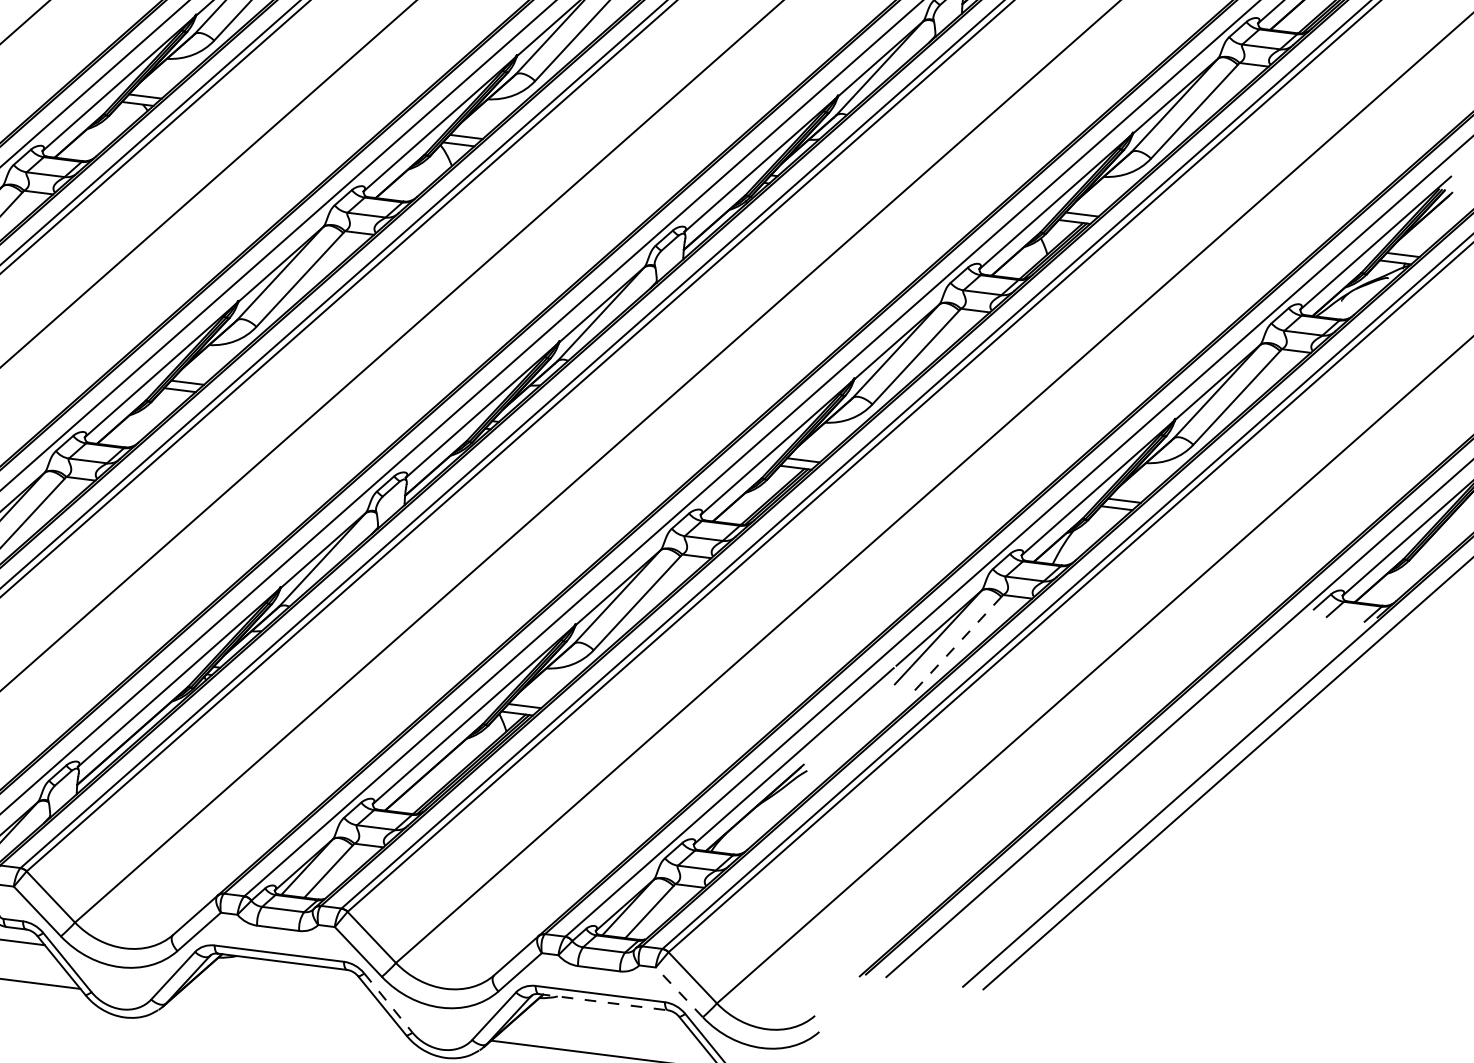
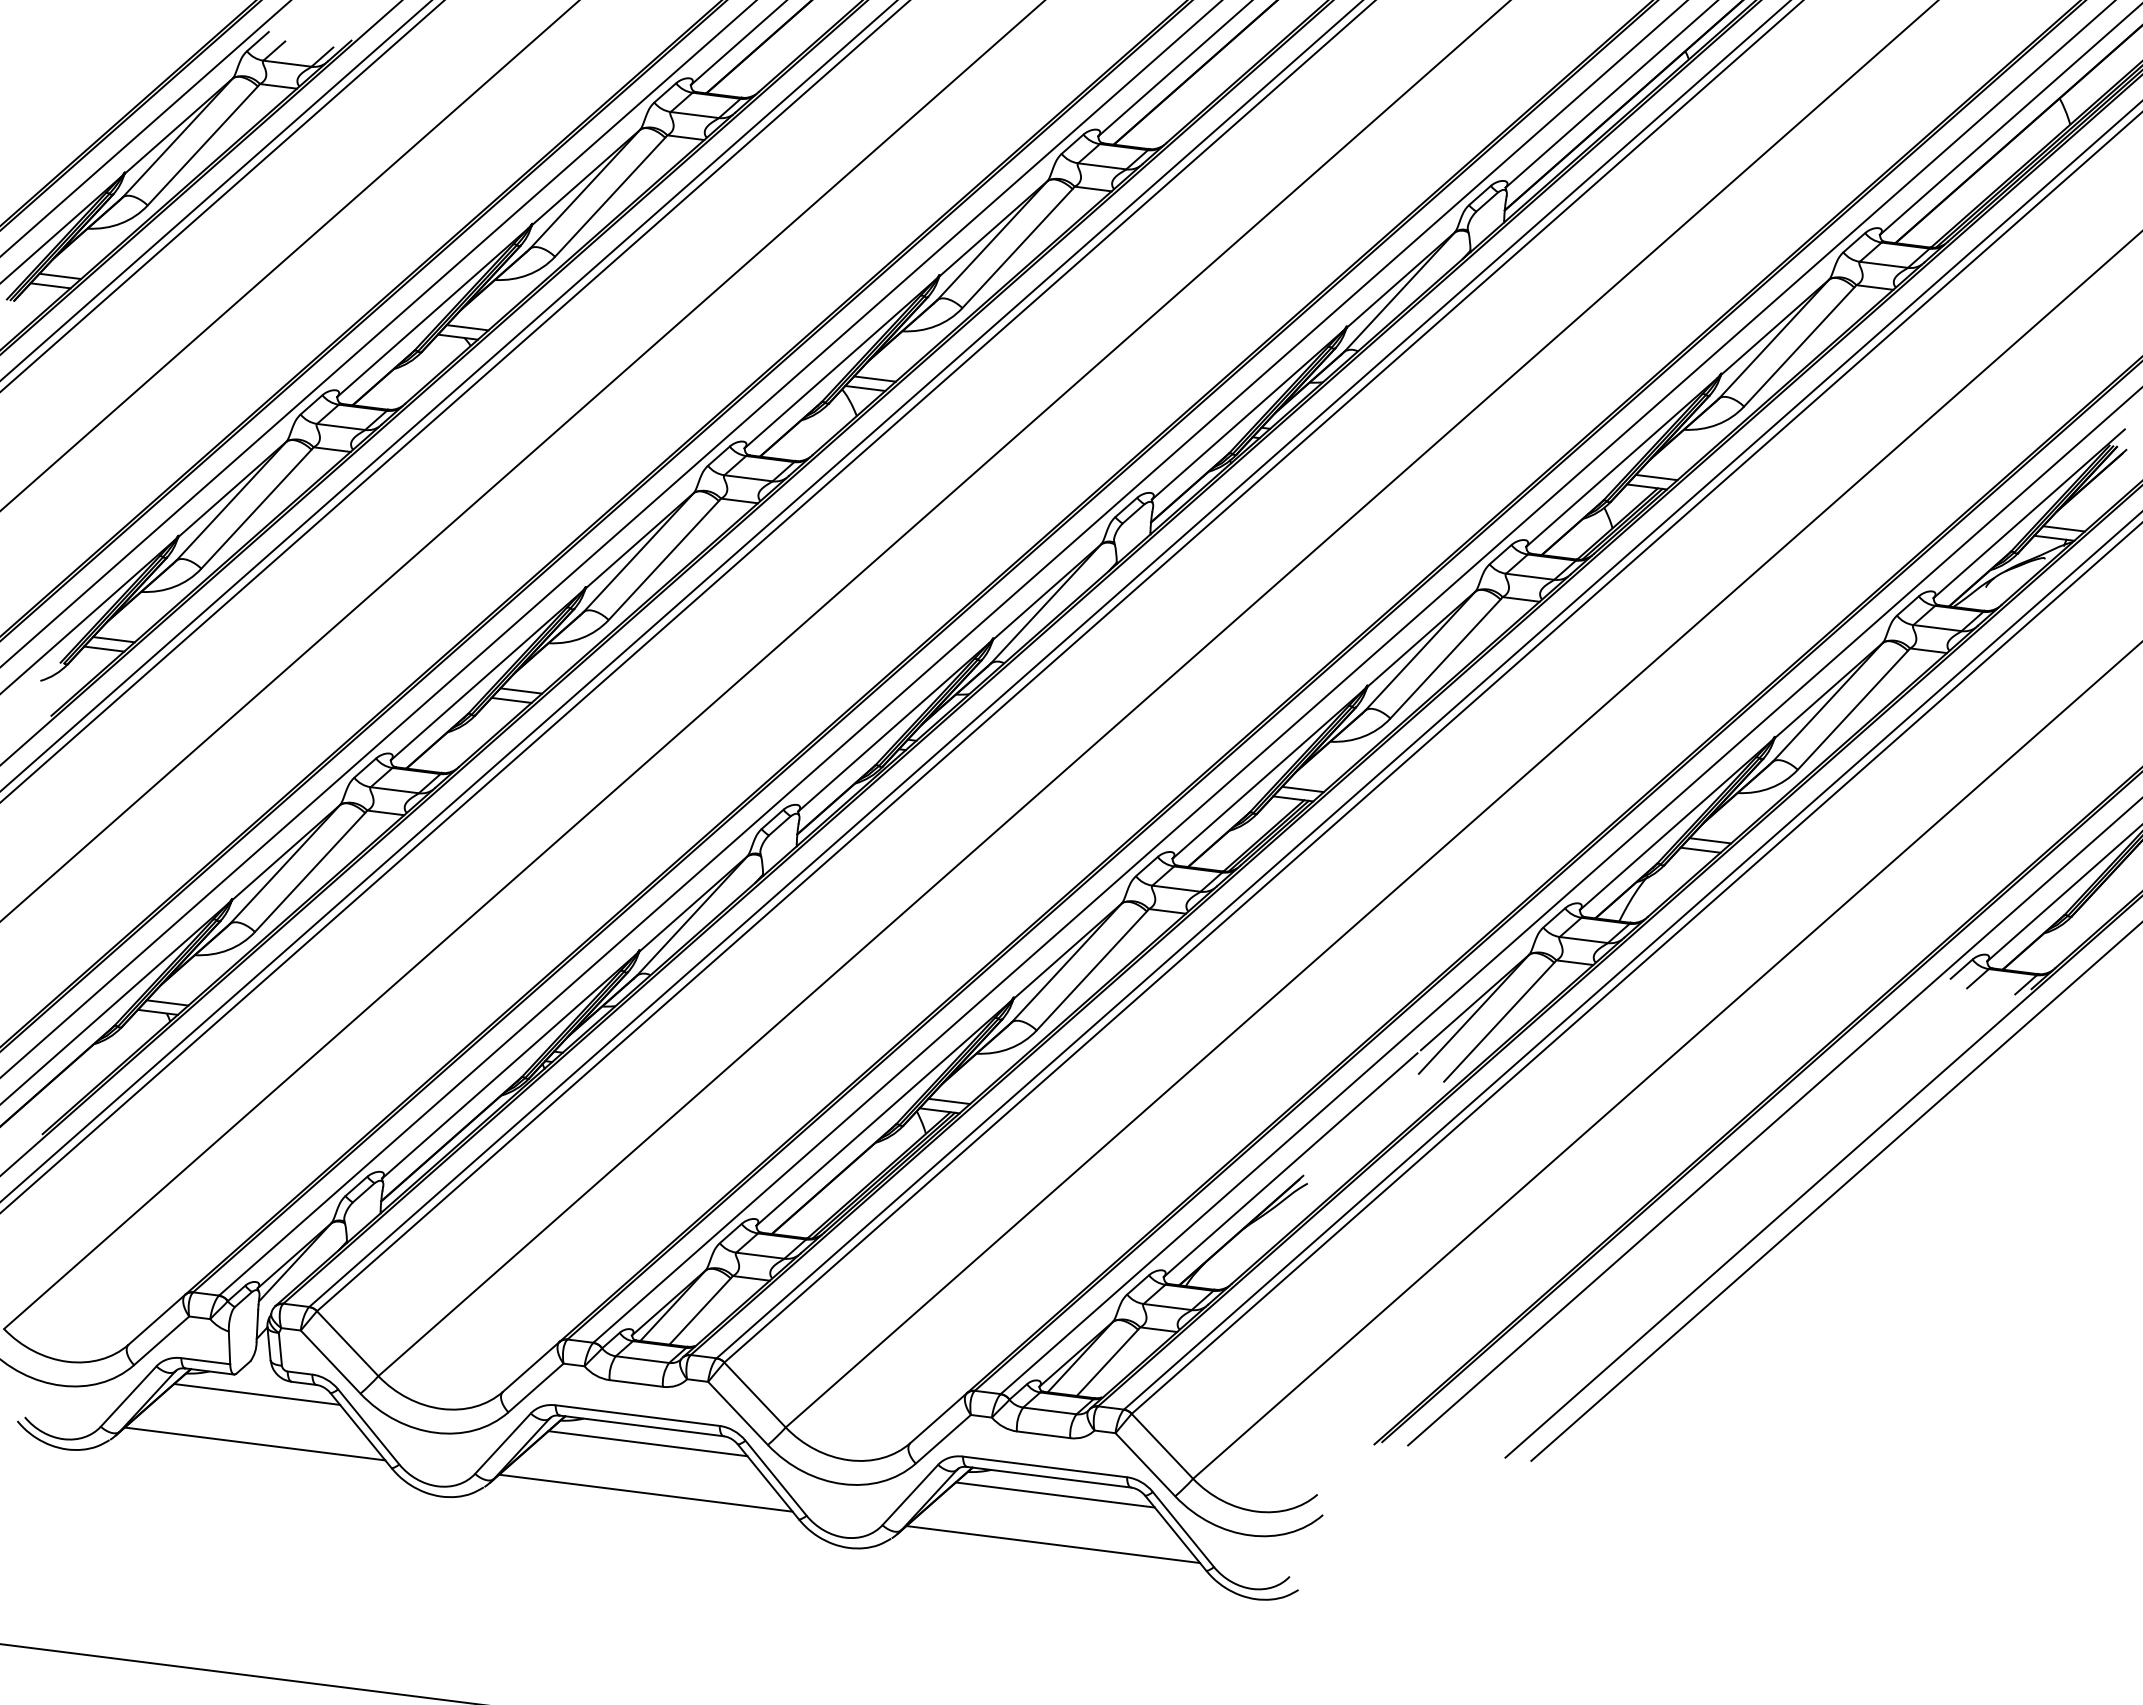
line: (957, 643) -> (1498, 1022), dashed -> solid
line: (287, 975) -> (647, 1443), added
line: (679, 992) -> (1145, 1464), dashed -> solid
line: (603, 1002) -> (1048, 1477), dashed -> solid
line: (388, 1003) -> (776, 1478), dashed -> solid
line: (285, 1014) -> (645, 1492), added
line: (607, 1015) -> (1054, 1494), added

